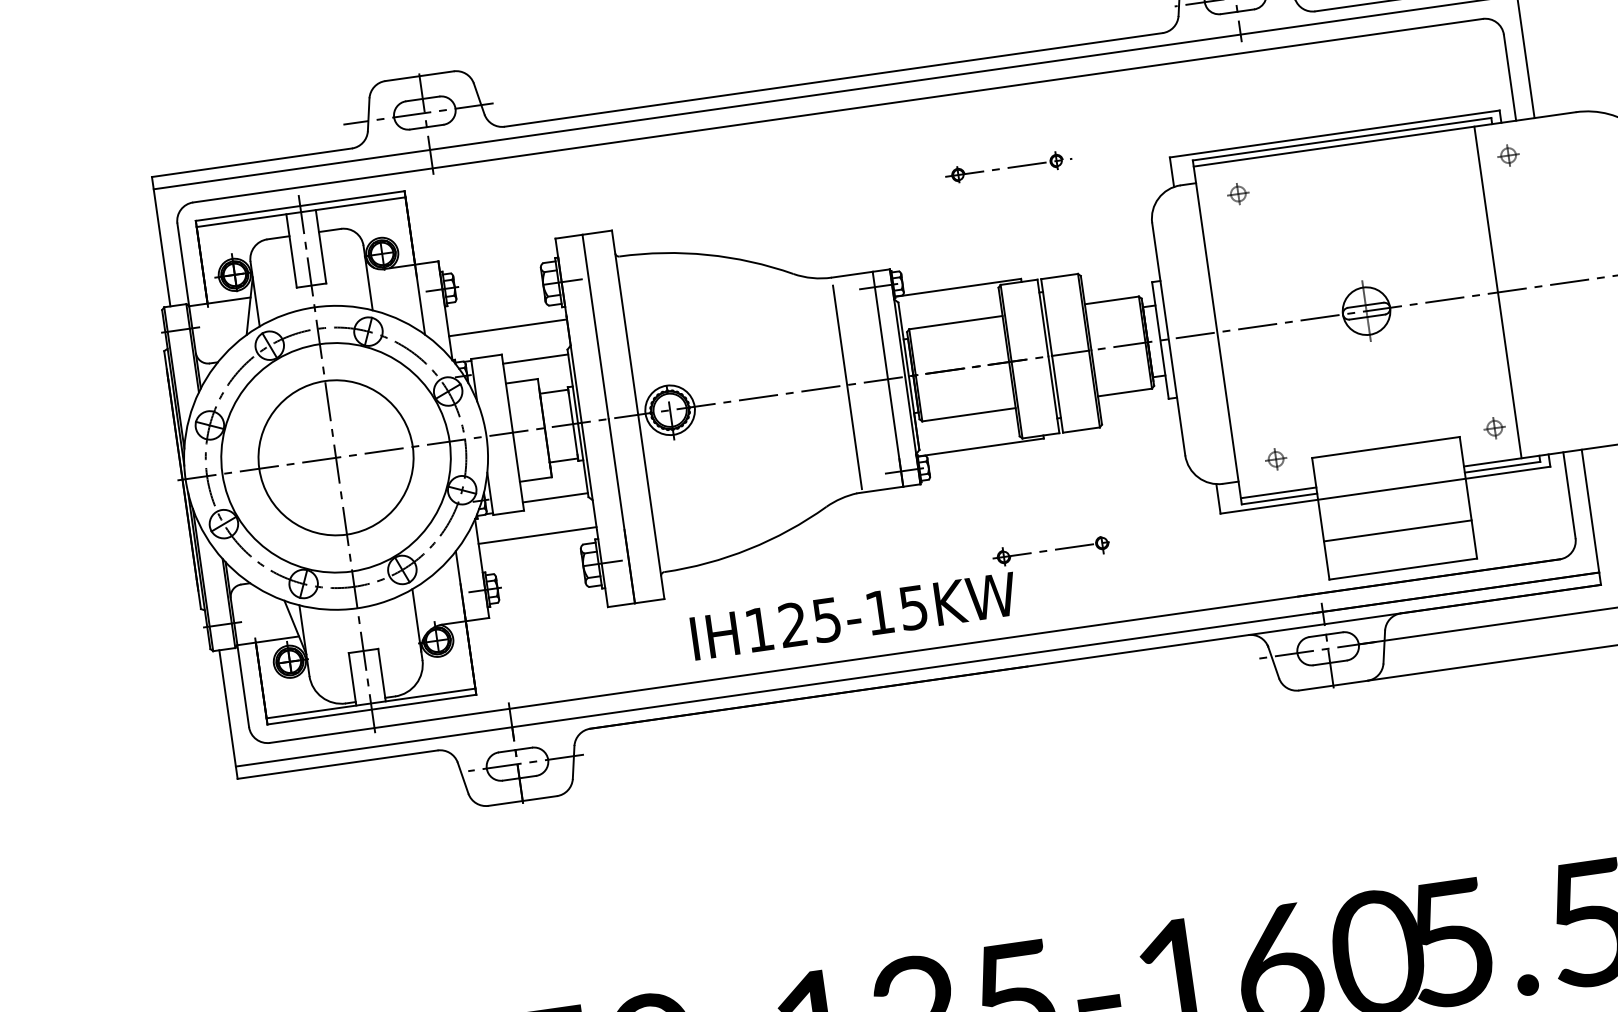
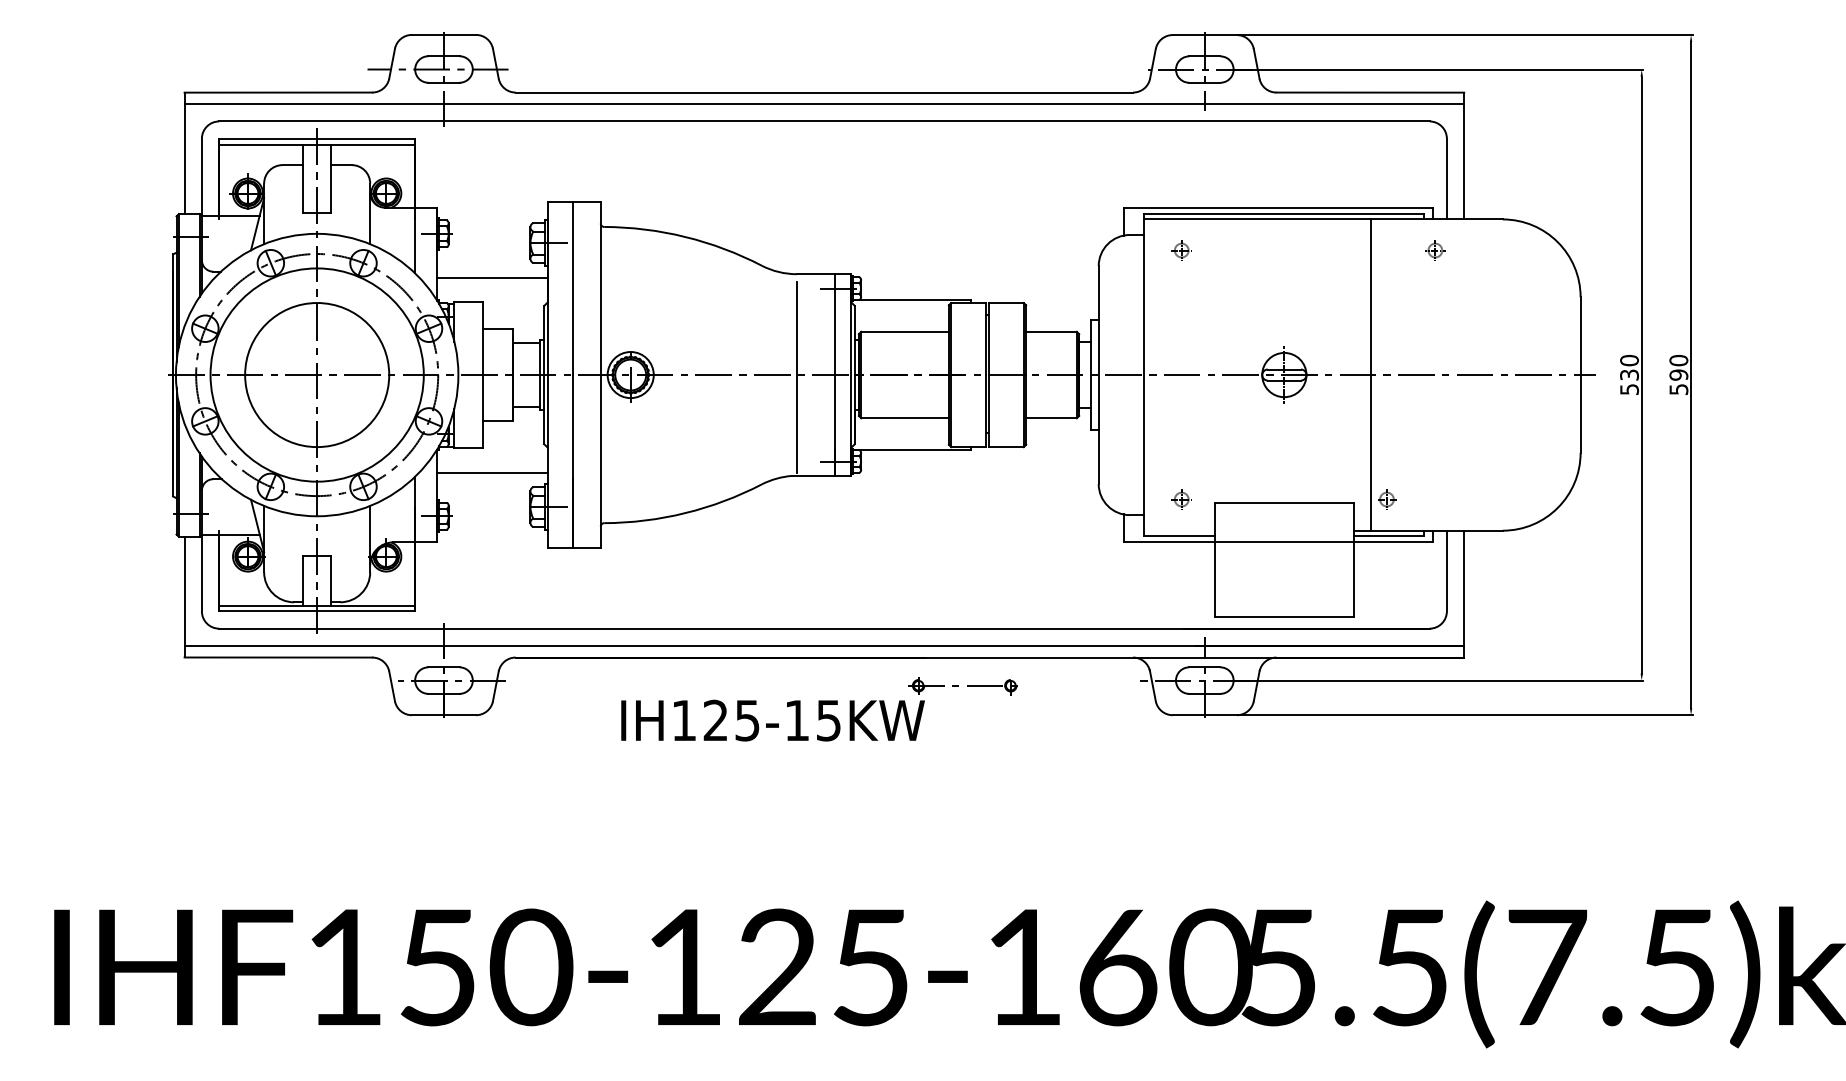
part: (1008, 166) -> (973, 195), removed
line: (1497, 291) -> (1370, 374), moved
line: (535, 359) -> (513, 310), removed
line: (1278, 492) -> (1179, 530), removed
line: (555, 497) -> (513, 440), removed
line: (1398, 531) -> (1284, 581), removed
part: (901, 597) -> (819, 709), moved

